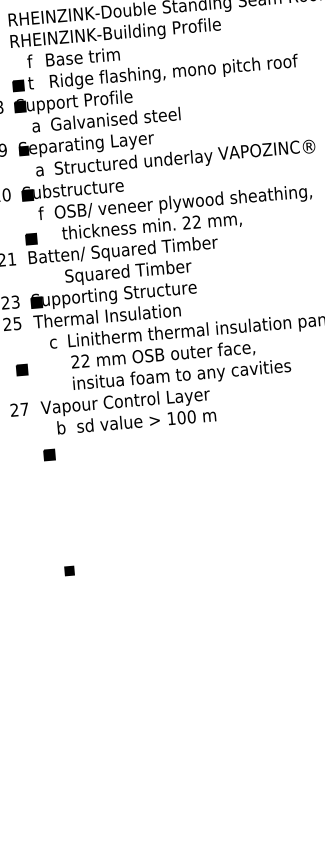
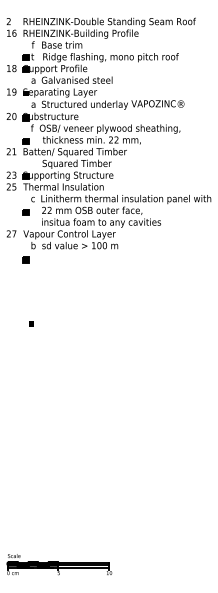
part: (21, 370) -> (25, 212), moved

